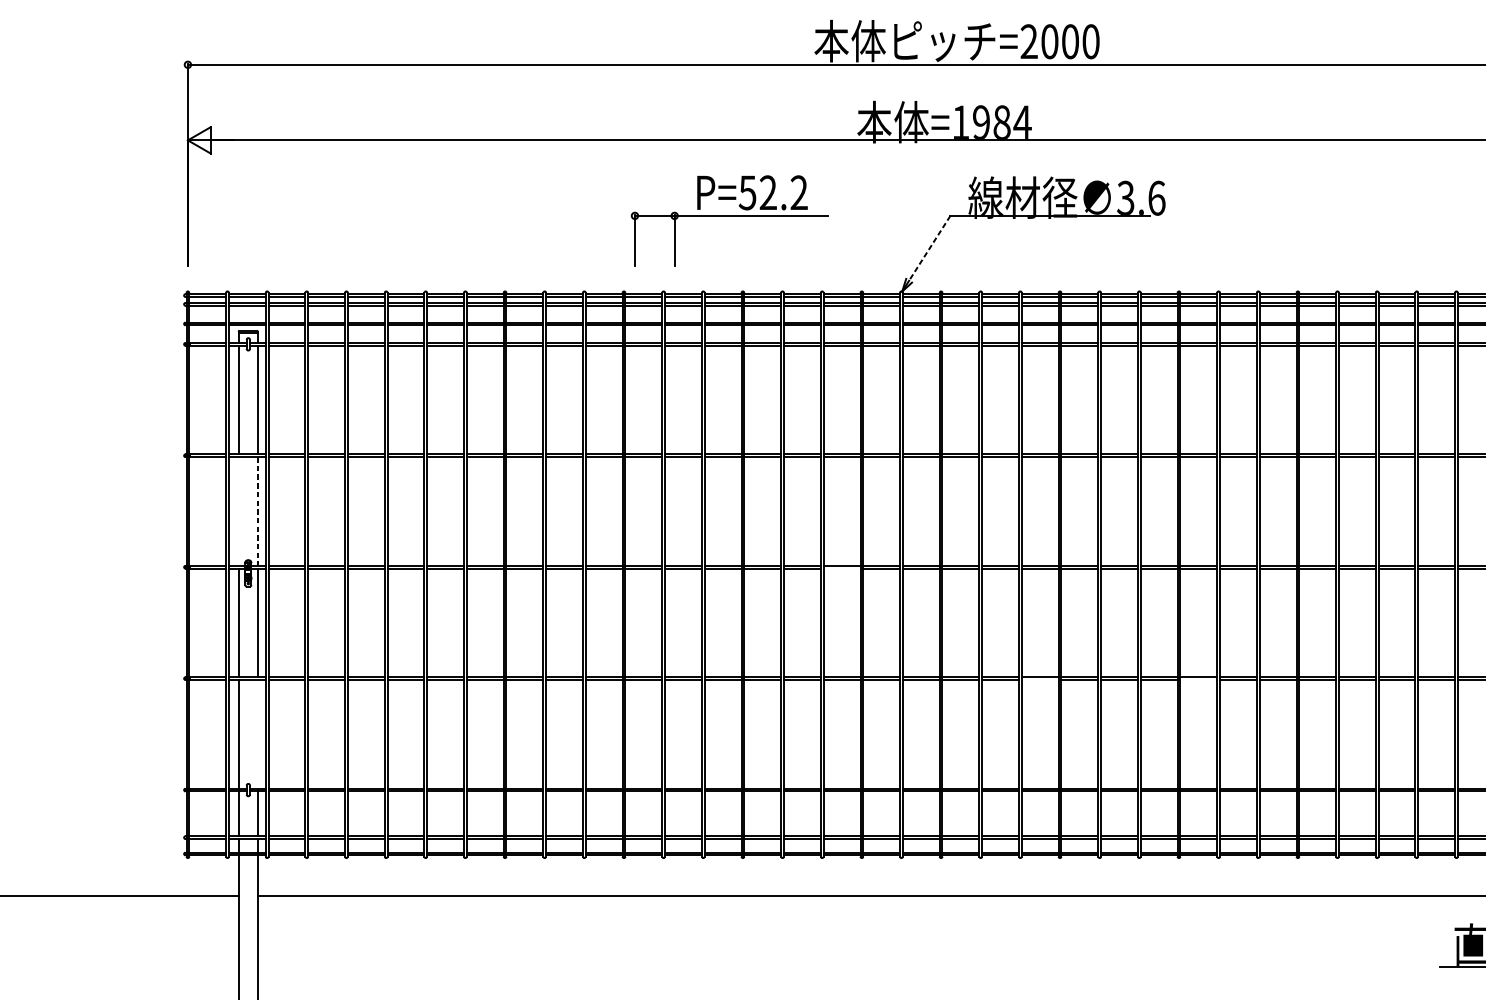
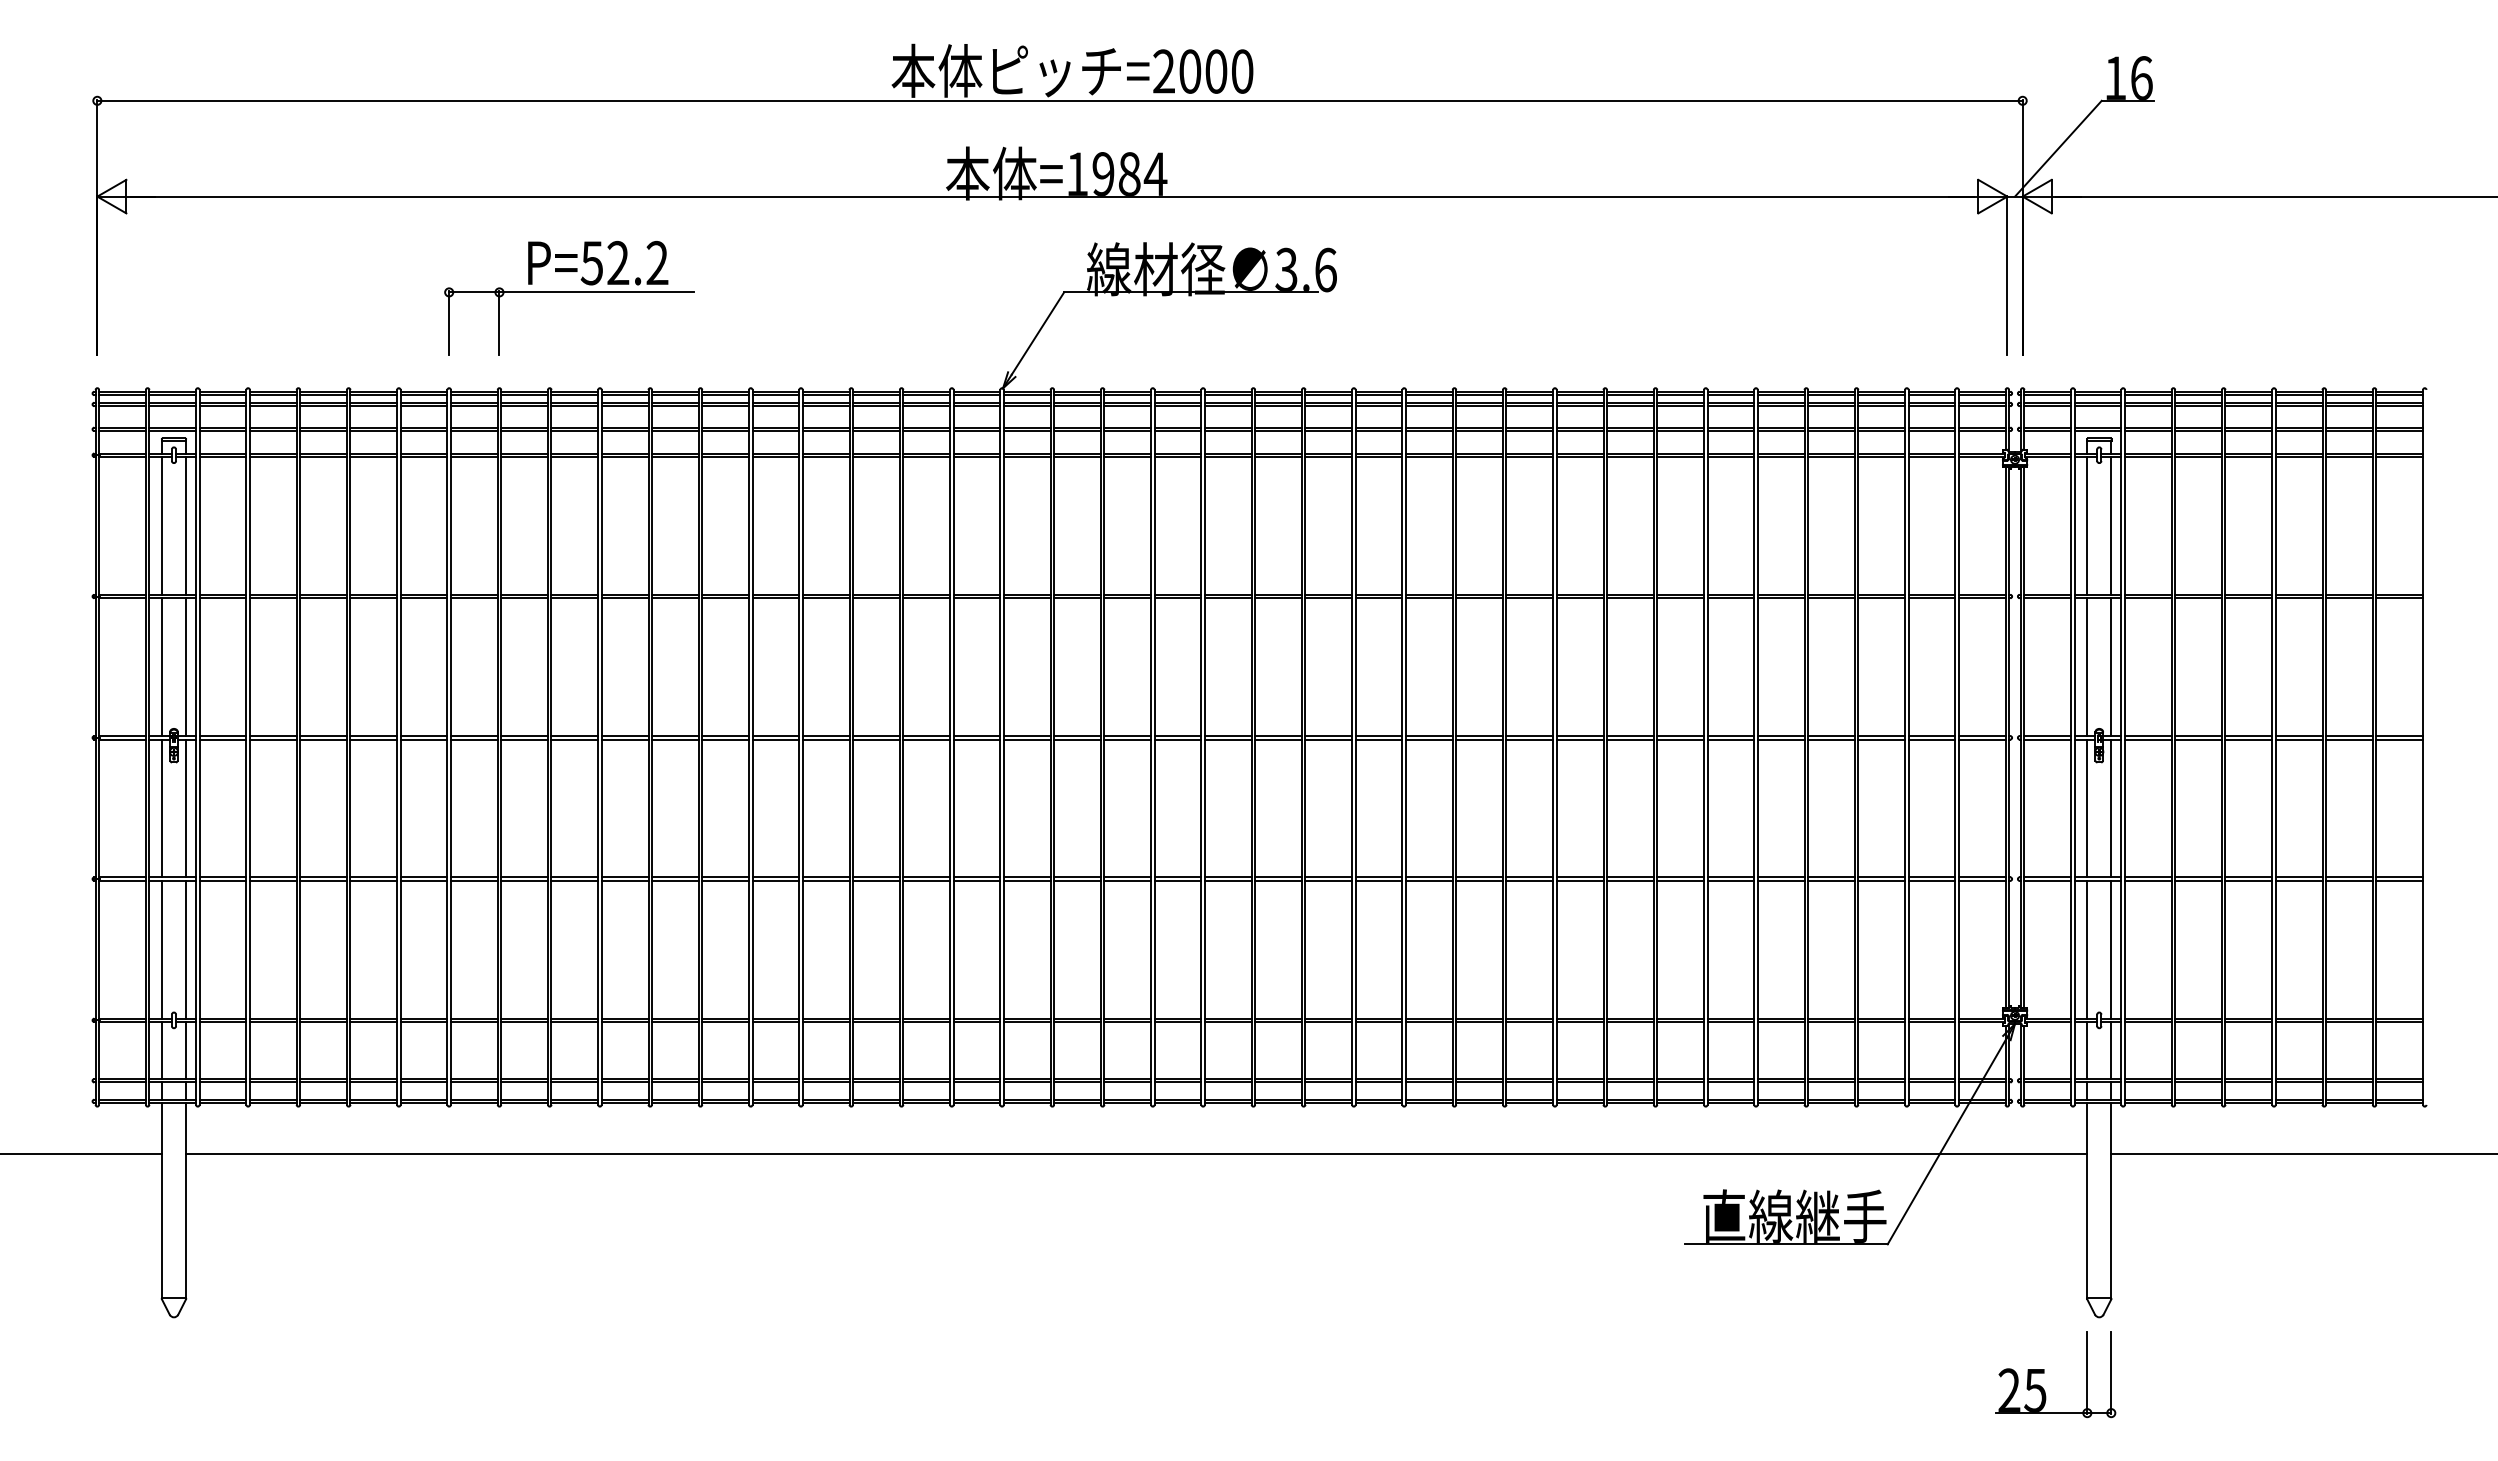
part: (729, 220) -> (569, 298), moved
line: (929, 248) -> (1037, 333), dashed -> solid
line: (239, 511) -> (162, 667), added
line: (257, 511) -> (185, 667), dashed -> solid
line: (841, 568) -> (926, 739), added
line: (1039, 679) -> (1177, 880), added
line: (1198, 679) -> (1378, 880), added
line: (257, 734) -> (185, 949), added

